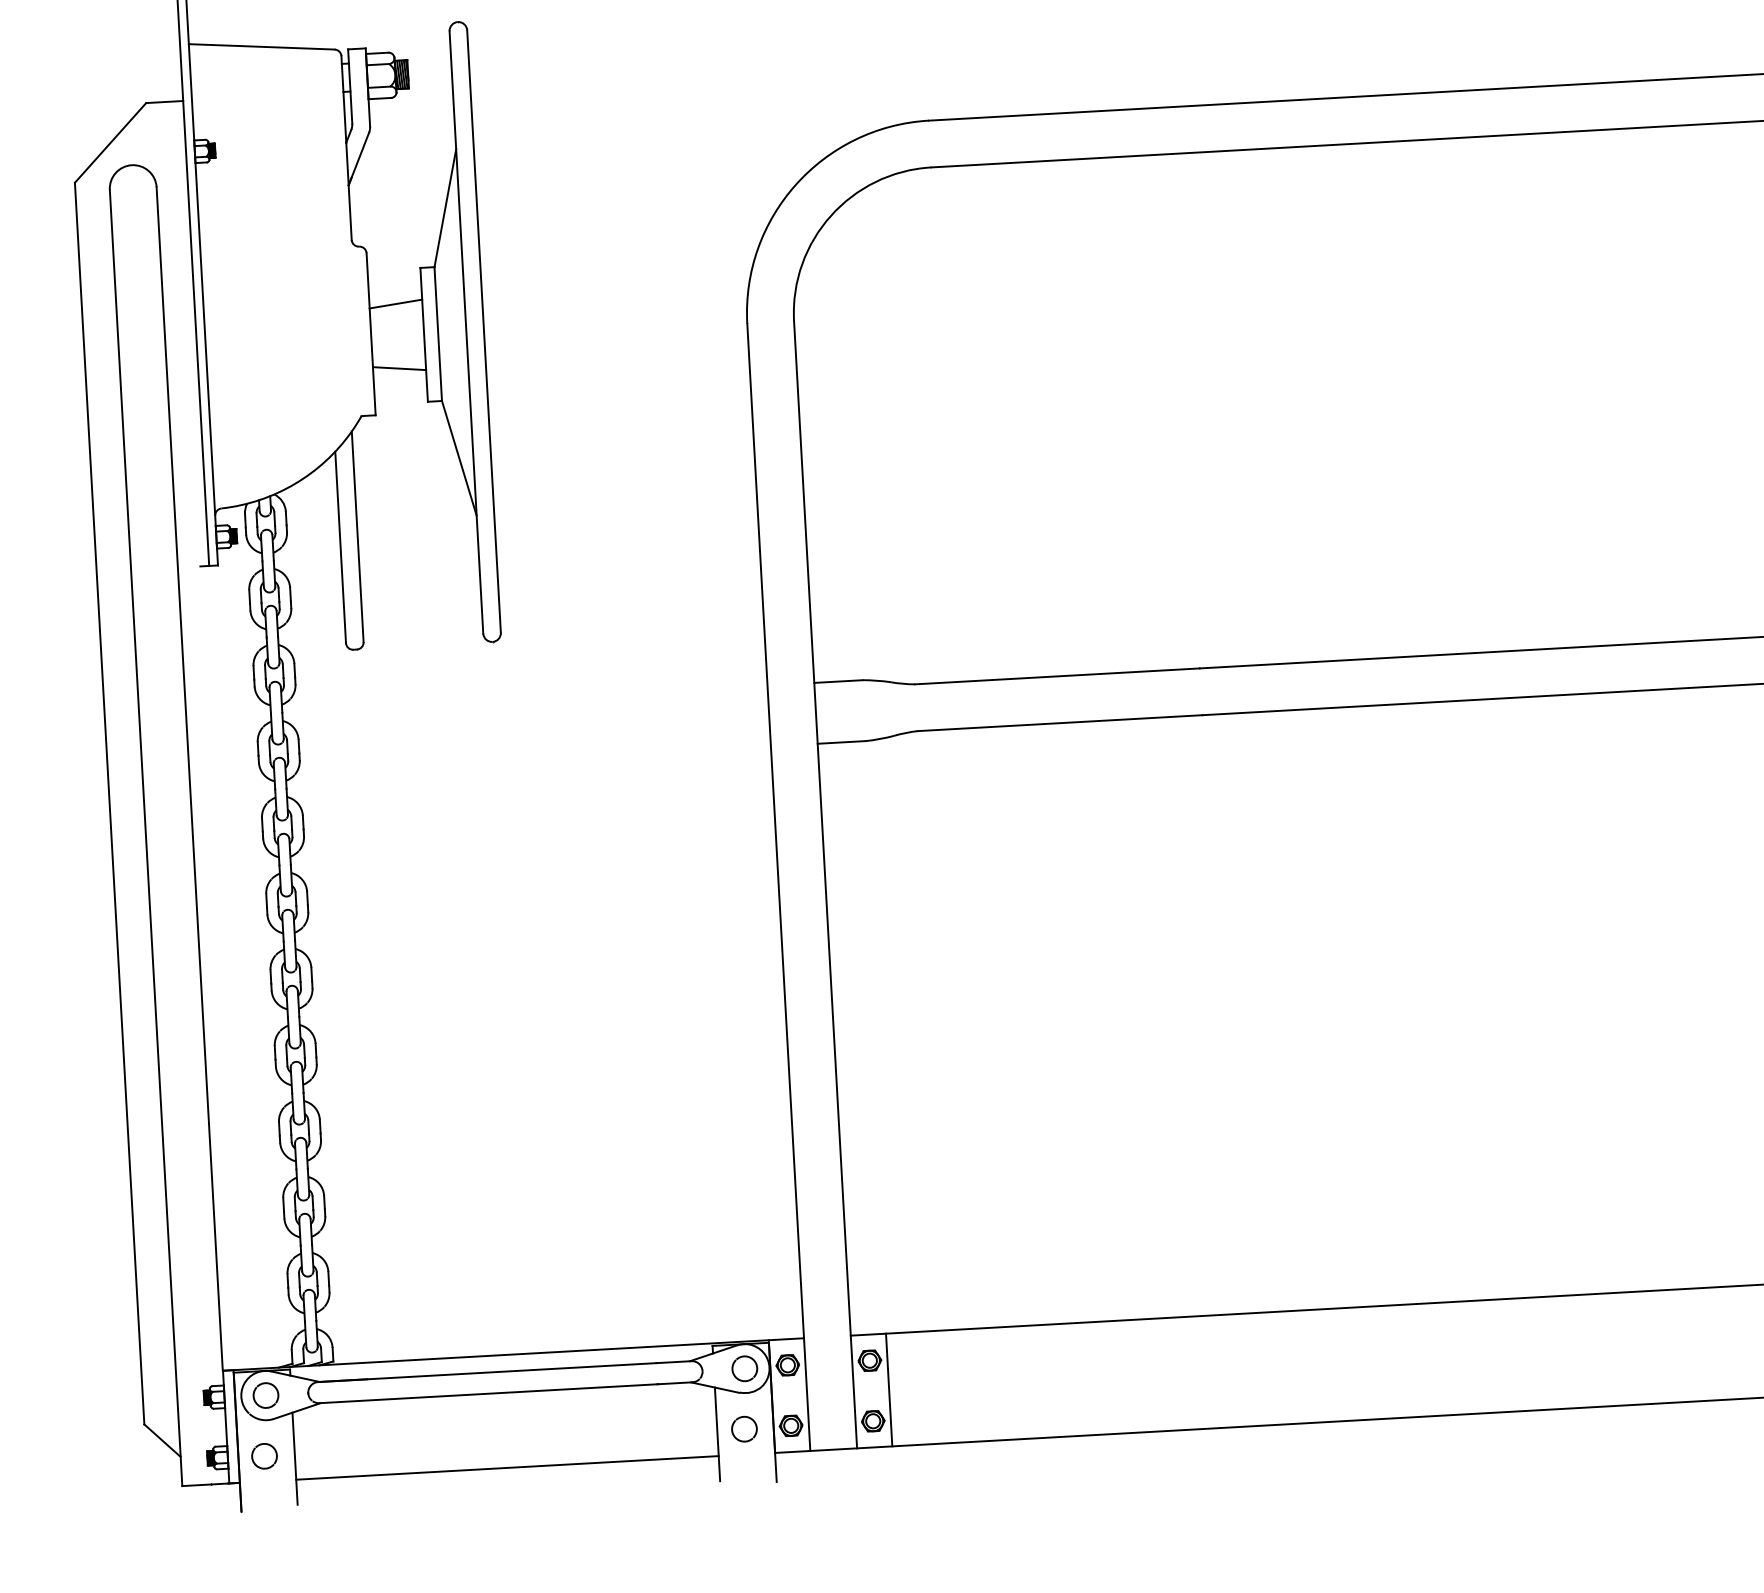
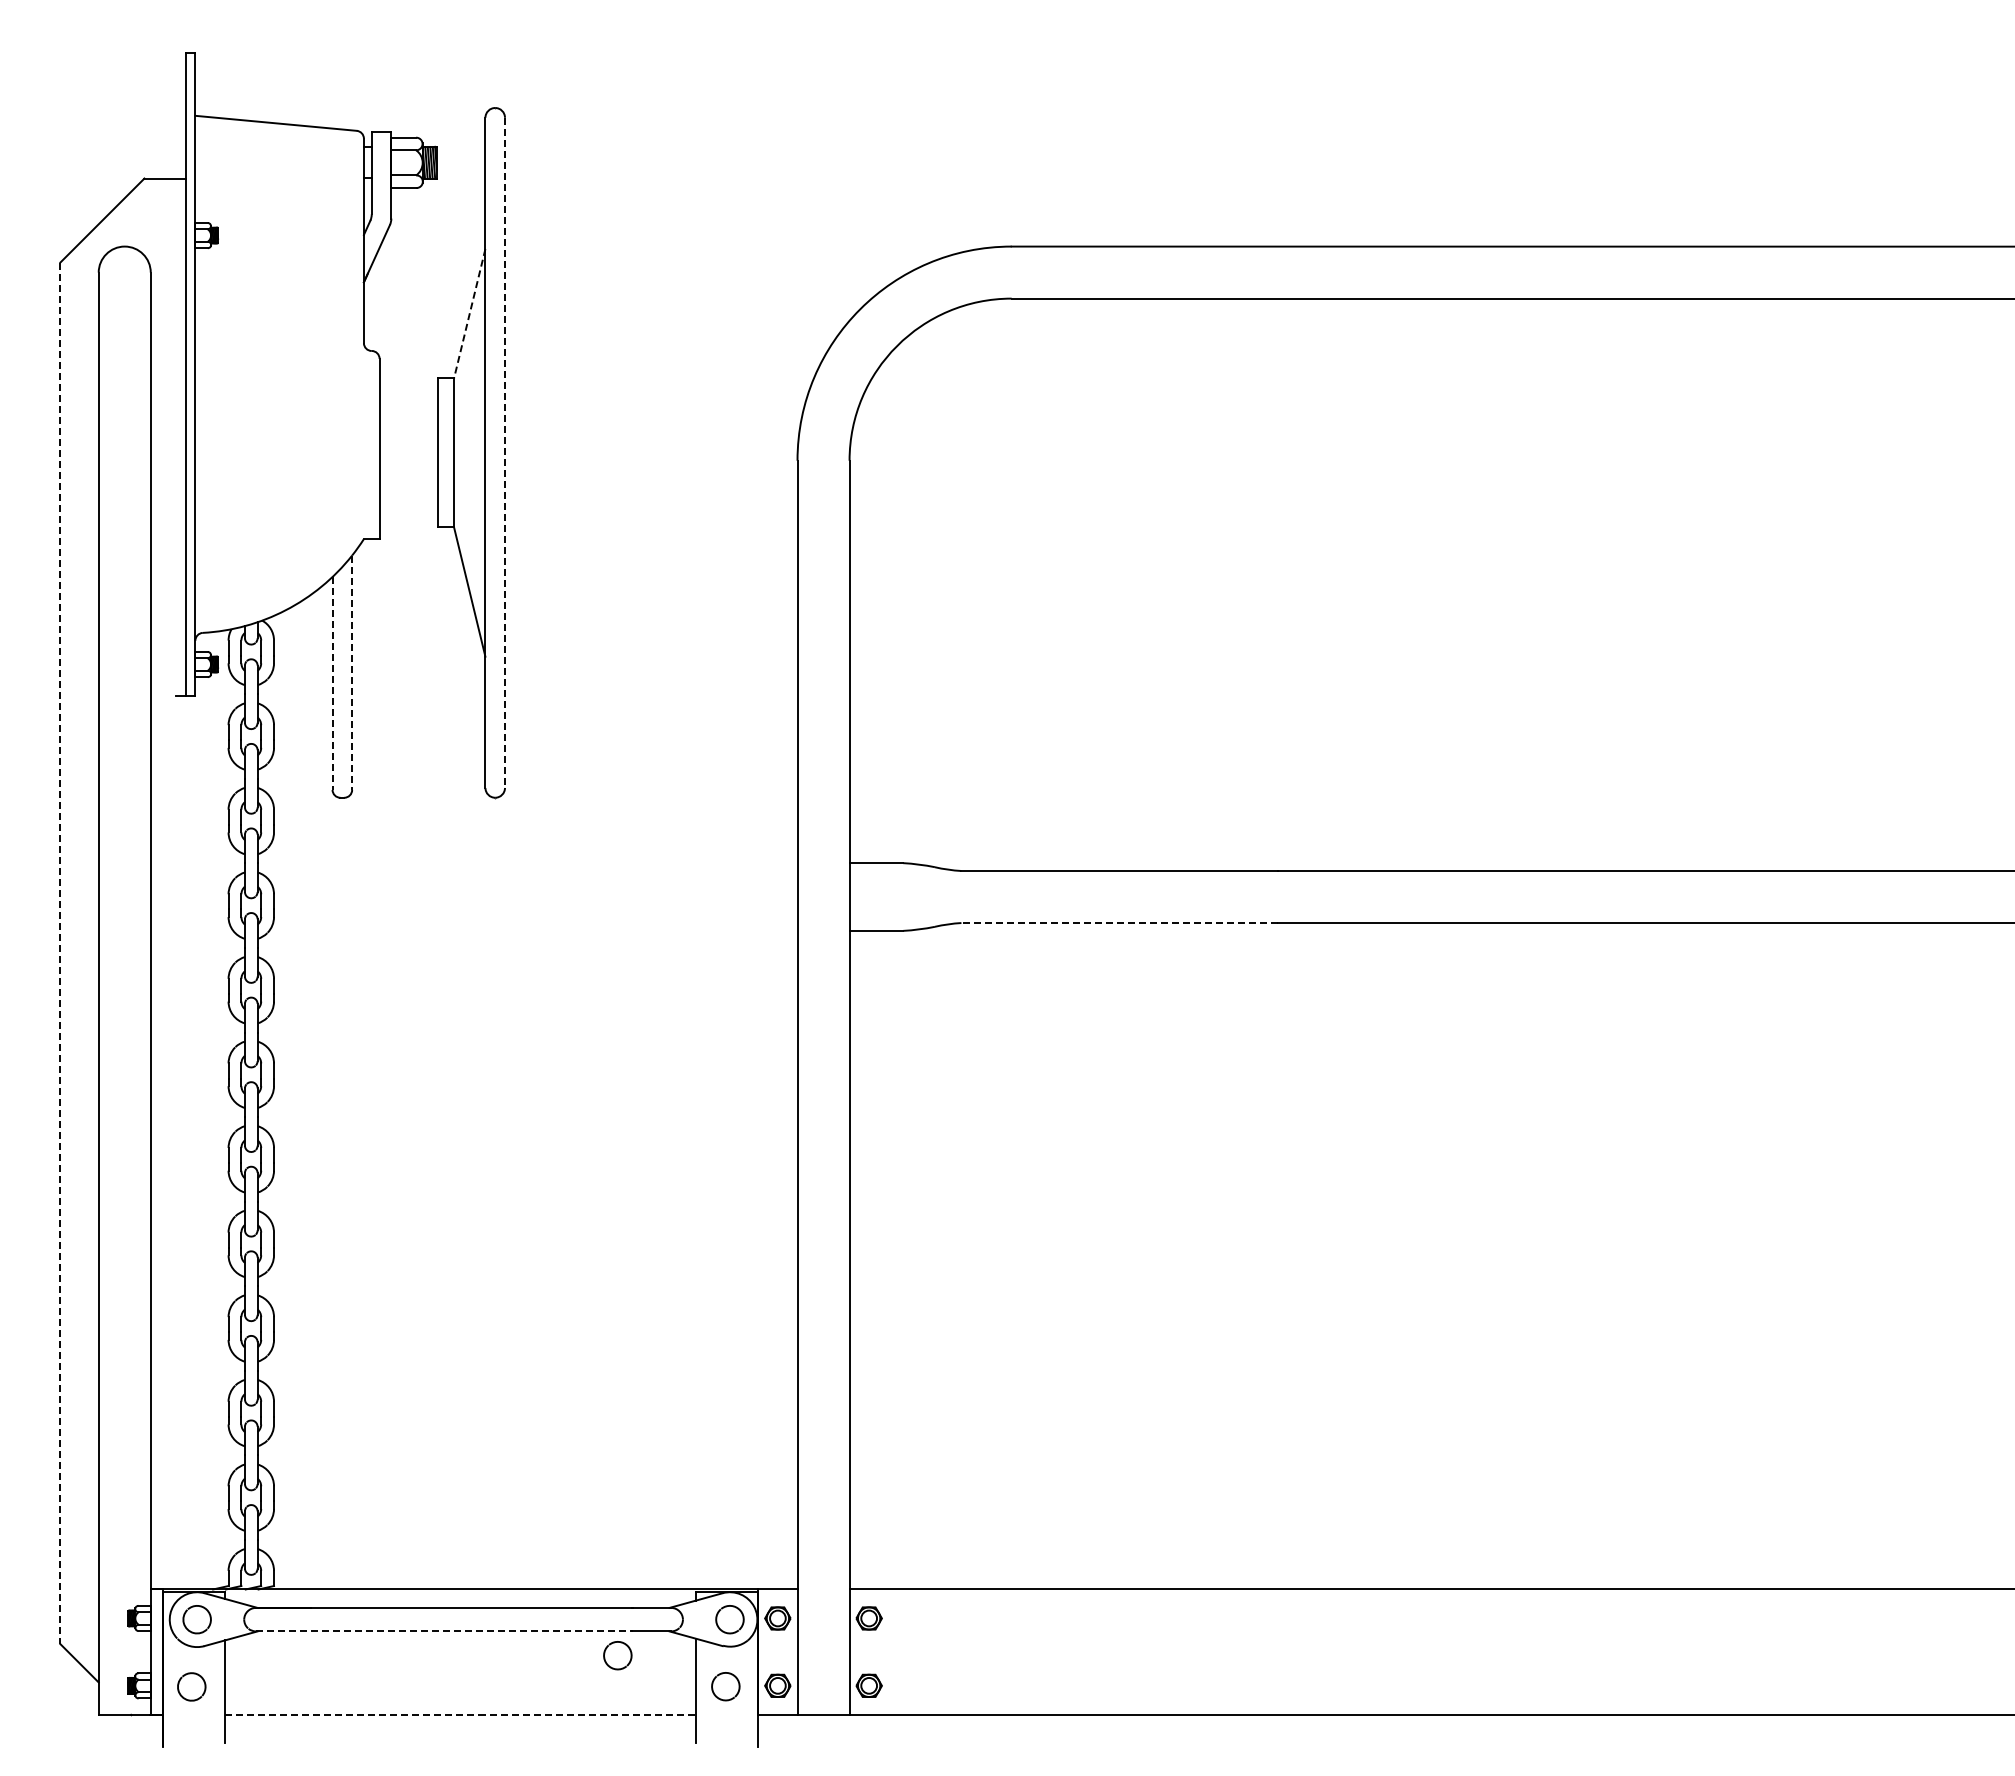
line: (445, 208) -> (469, 313), solid -> dashed
line: (395, 303) -> (408, 416), removed
line: (484, 332) -> (505, 453), solid -> dashed
line: (399, 368) -> (408, 488), removed
line: (358, 537) -> (352, 673), solid -> dashed
line: (340, 547) -> (332, 683), solid -> dashed
line: (1059, 723) -> (1119, 923), solid -> dashed
line: (109, 803) -> (60, 953), solid -> dashed
line: (888, 1389) -> (888, 1651), removed
line: (488, 1393) -> (444, 1631), solid -> dashed
part: (645, 1406) -> (617, 1655), added
line: (508, 1467) -> (461, 1714), solid -> dashed

